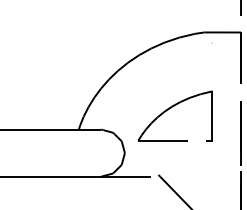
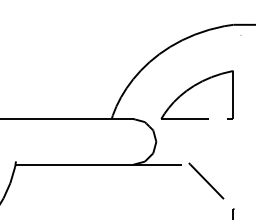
part: (170, 109) -> (192, 88), moved

